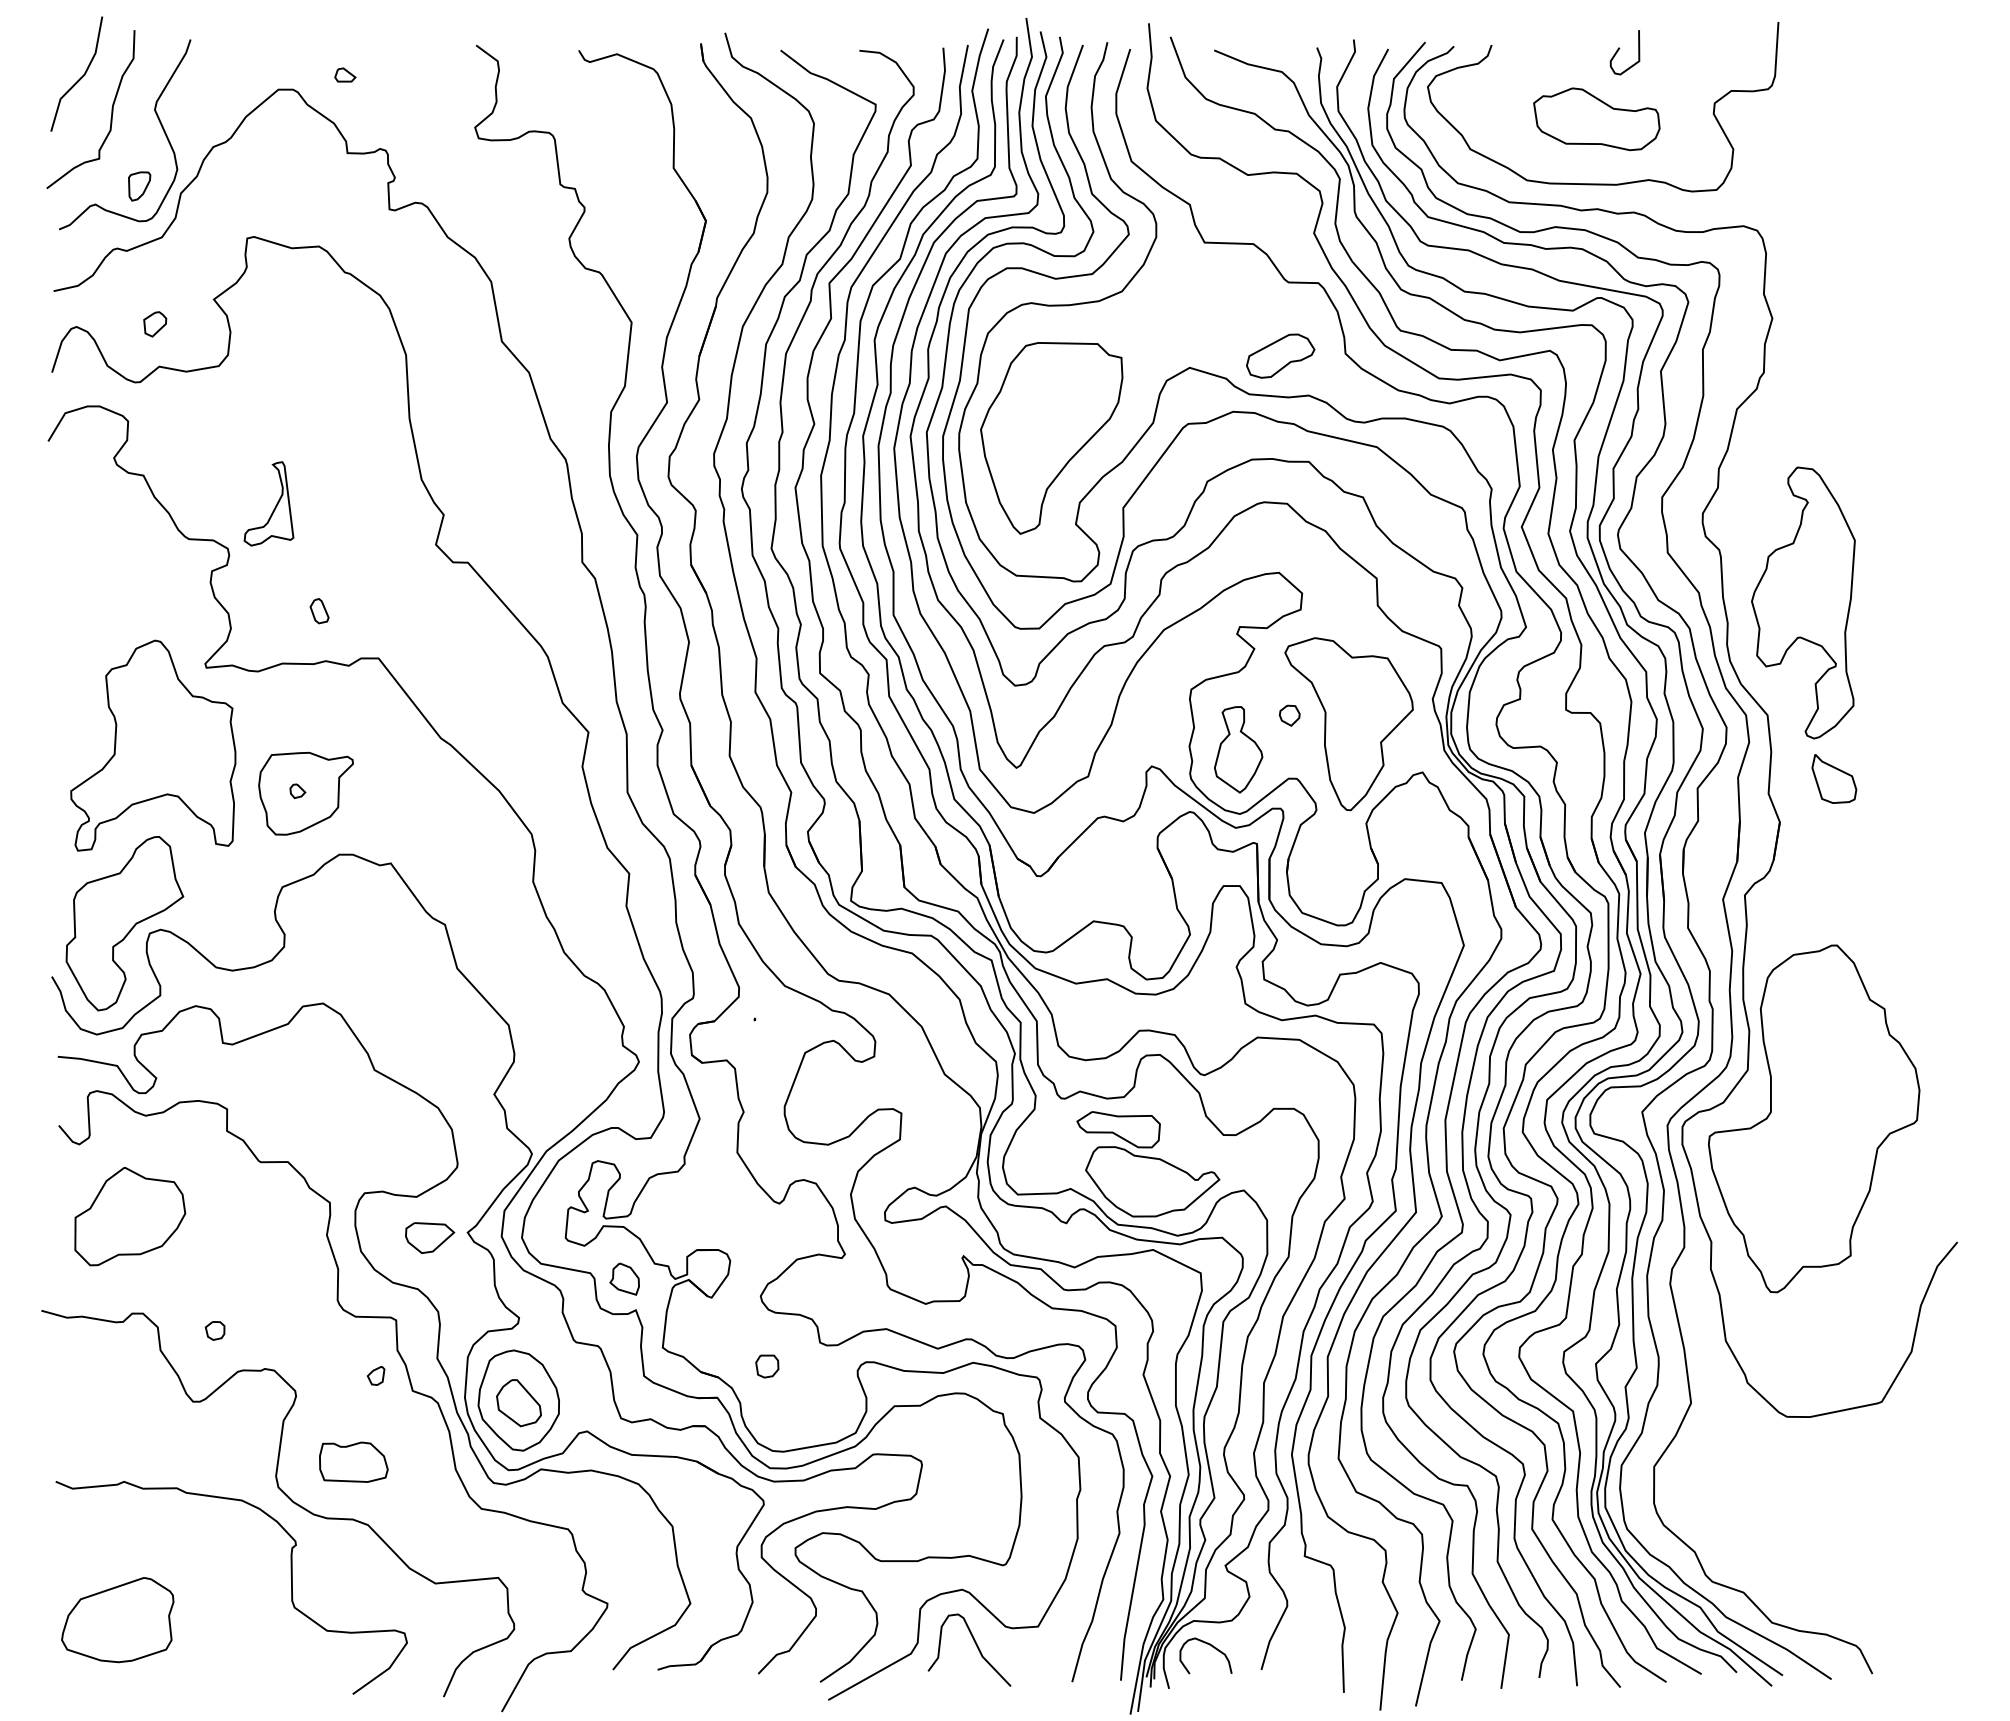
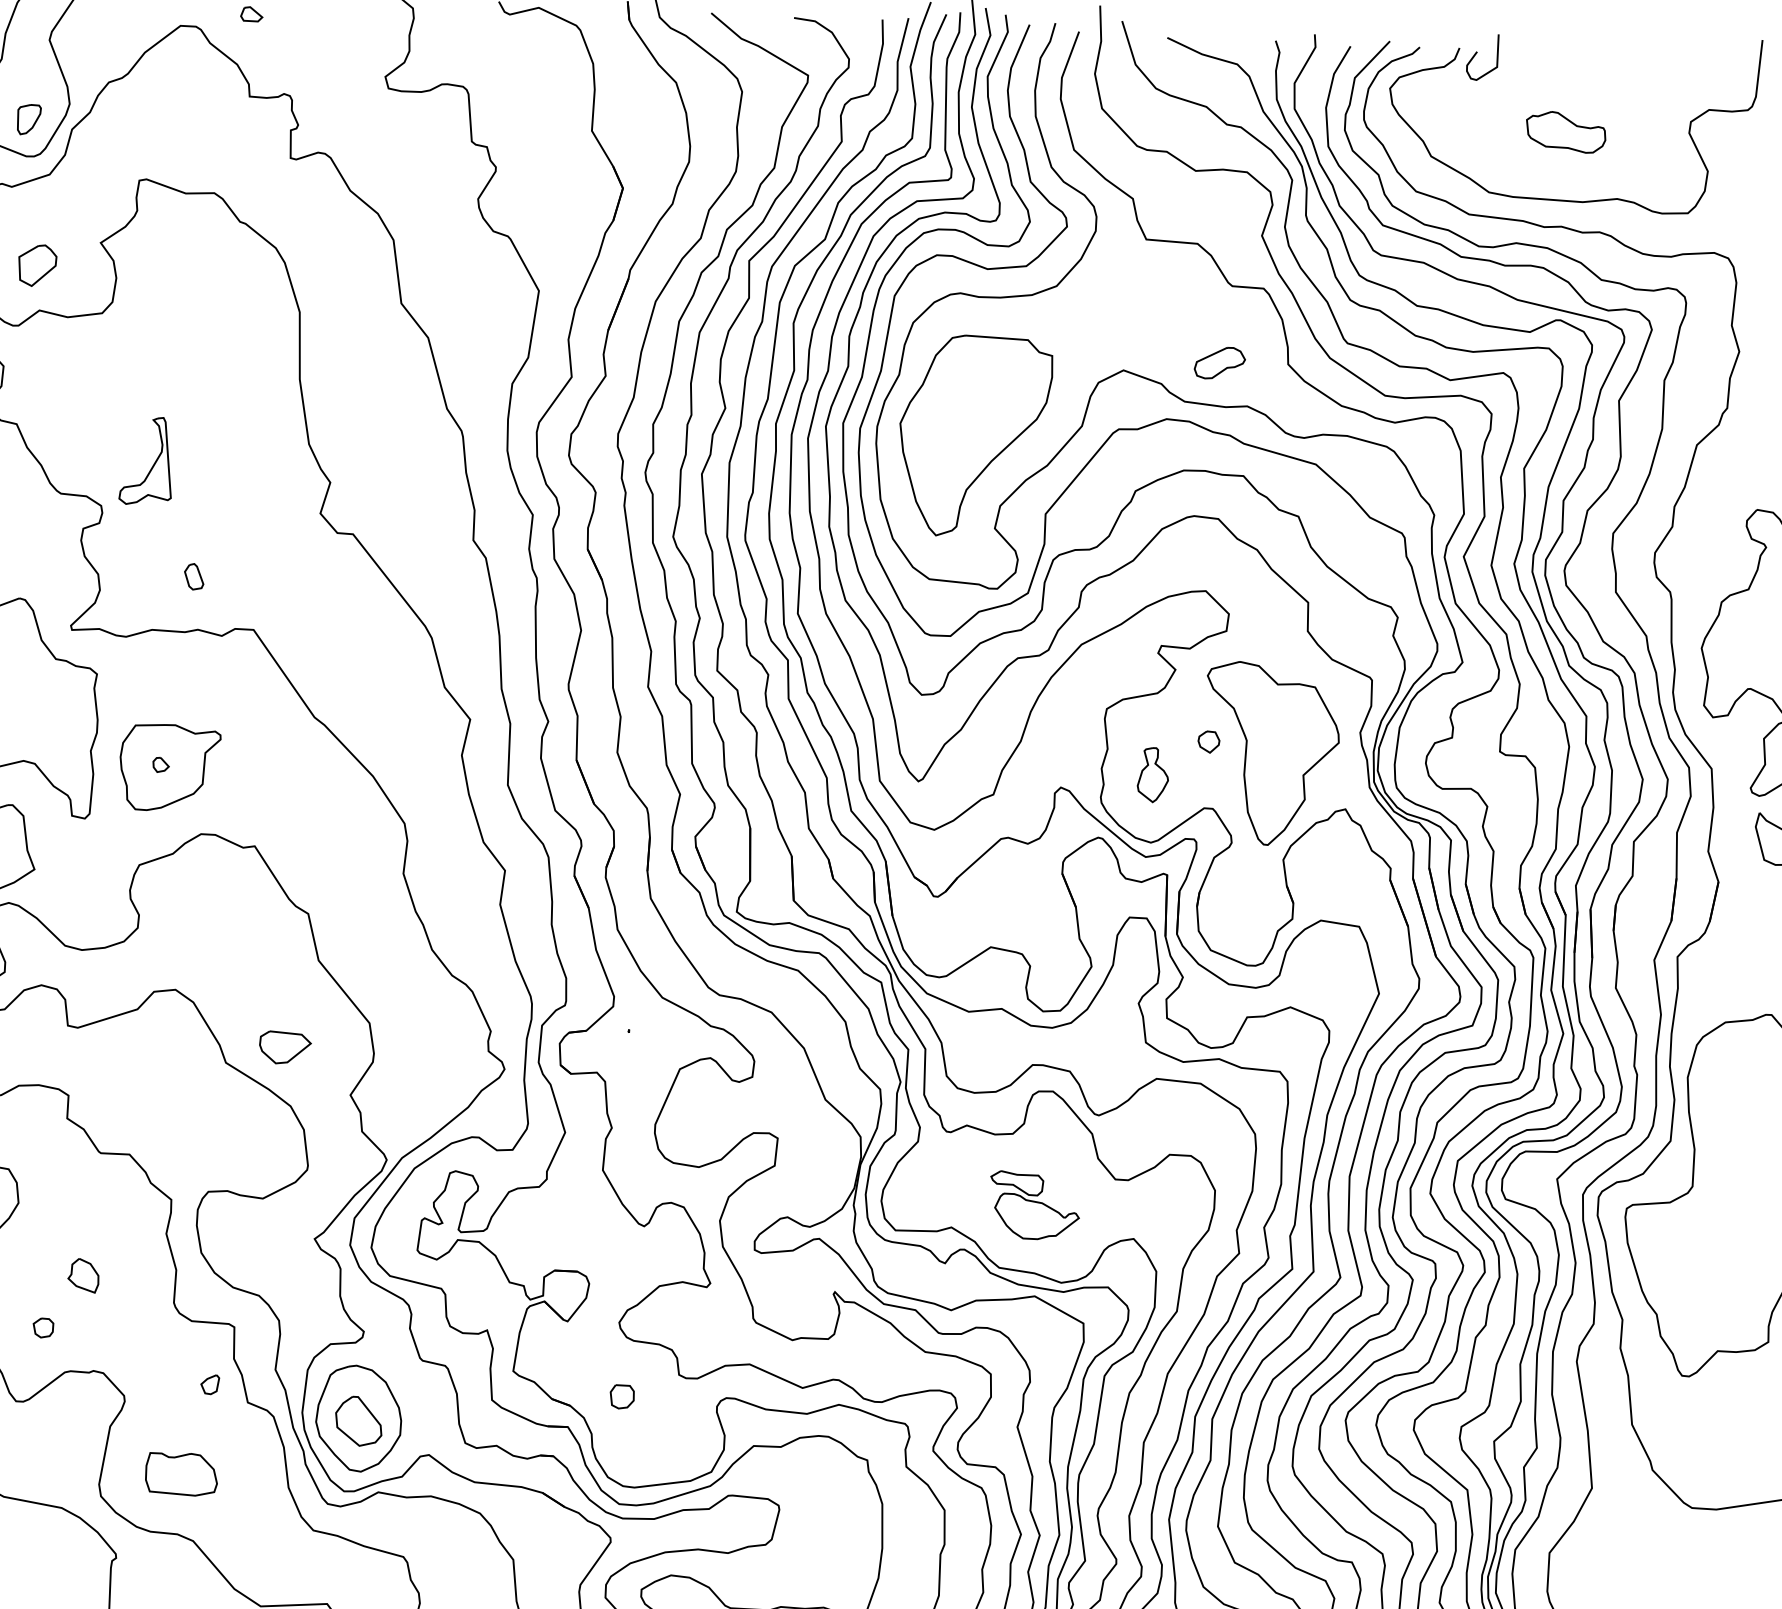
curve: (1620, 48) -> (1478, 52), moved
part: (1596, 119) -> (1565, 132), size x0.6
part: (155, 324) -> (37, 265), size x1.6
part: (1280, 355) -> (1219, 362), size x0.7
part: (1238, 749) -> (1153, 774), size x0.6
part: (1148, 1164) -> (1034, 1206), size x0.6
part: (430, 1237) -> (285, 1047), moved
part: (624, 1278) -> (83, 1274), moved

